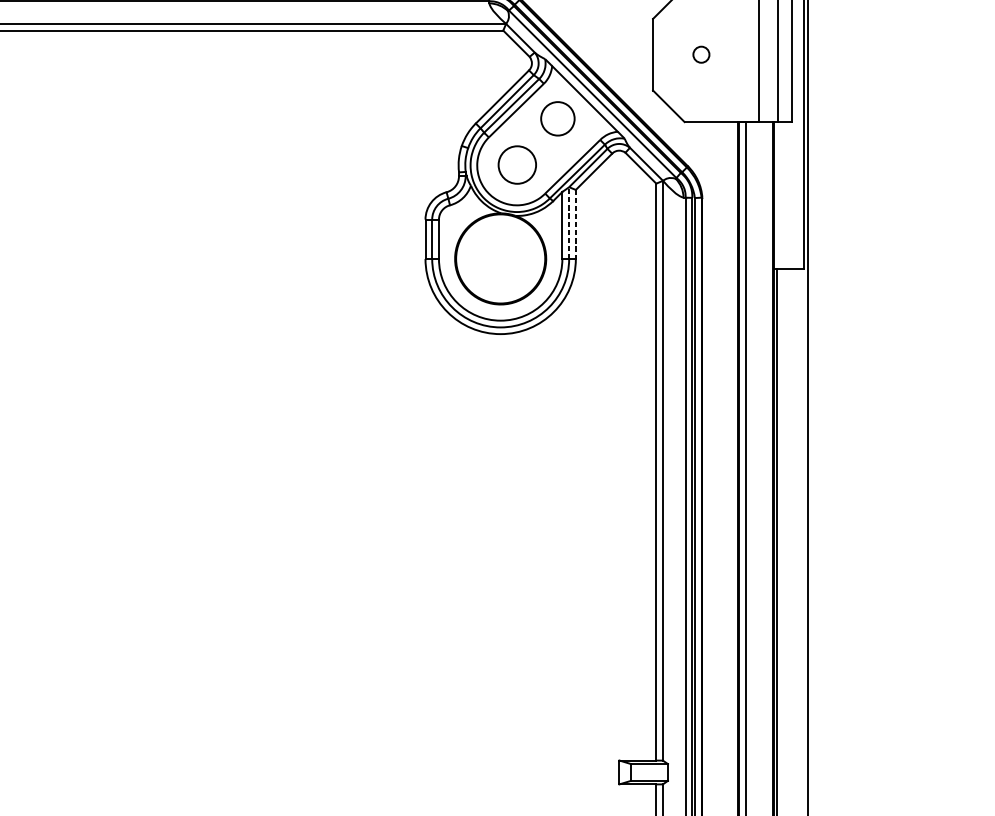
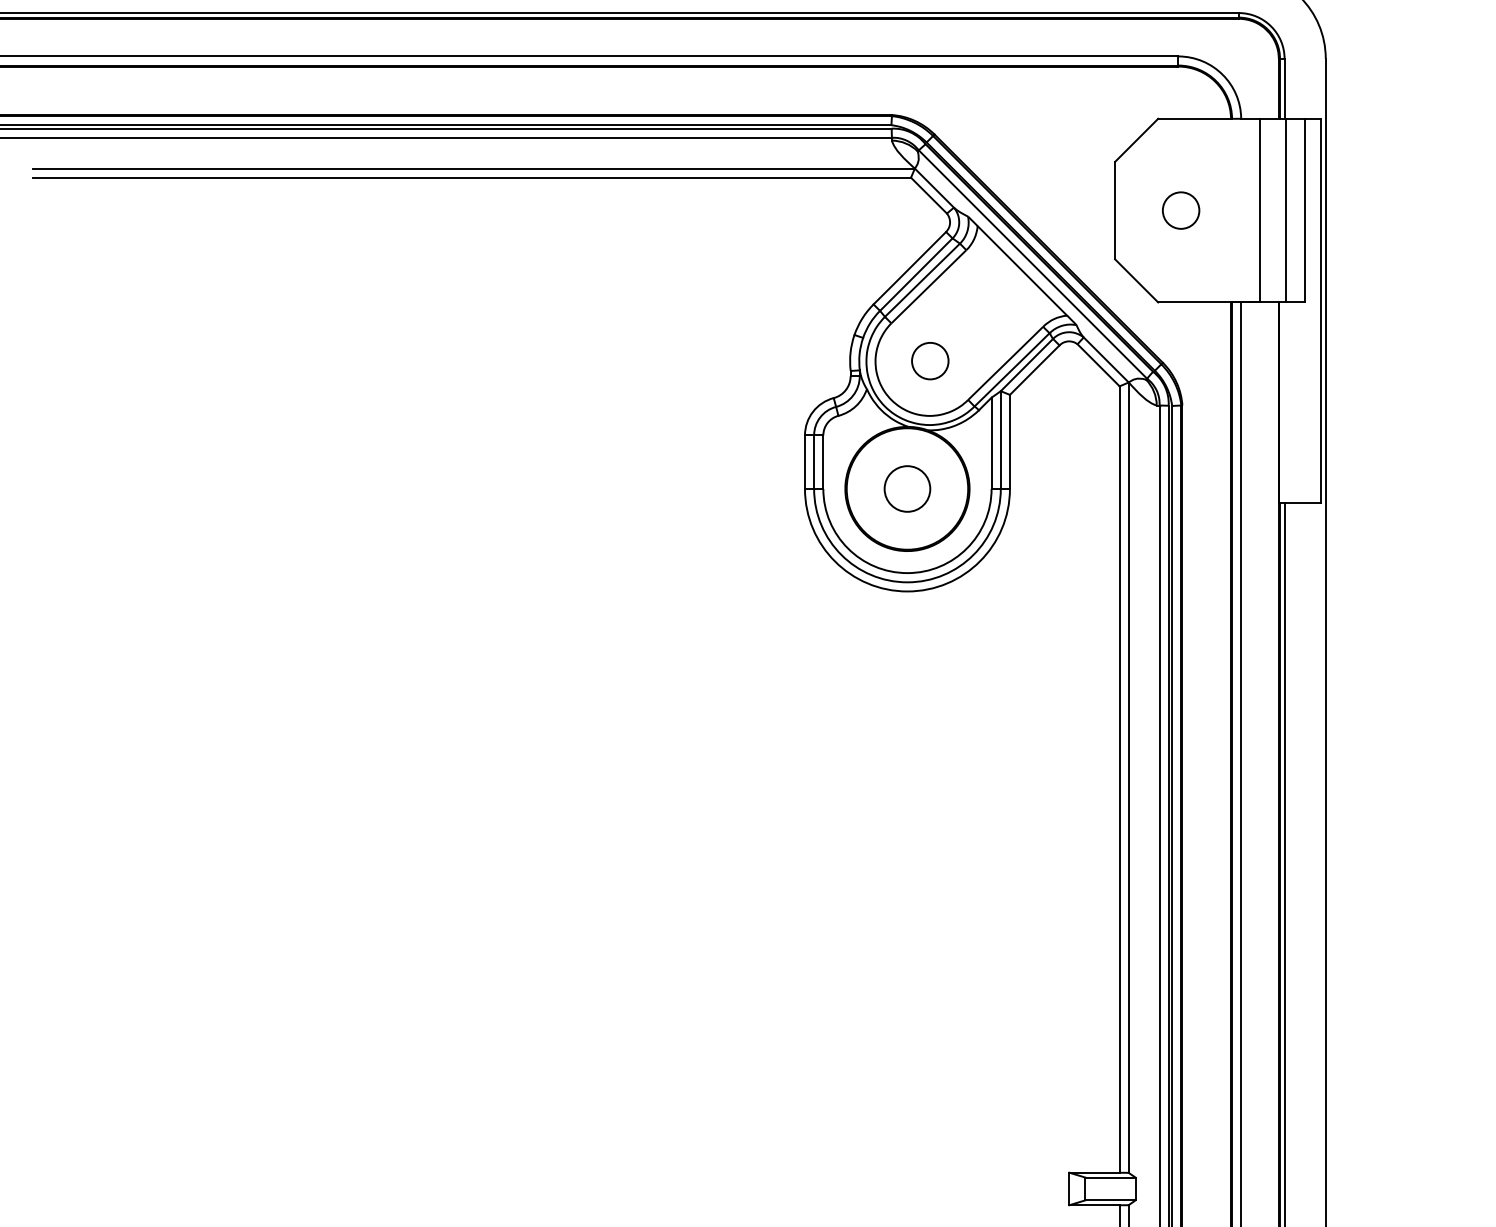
circle: (700, 54) -> (1180, 210), size x1.67
circle: (557, 118) -> (907, 488), moved
circle: (517, 165) -> (930, 361), size x0.71
line: (568, 223) -> (1000, 440), dashed -> solid
line: (575, 224) -> (1009, 442), dashed -> solid

